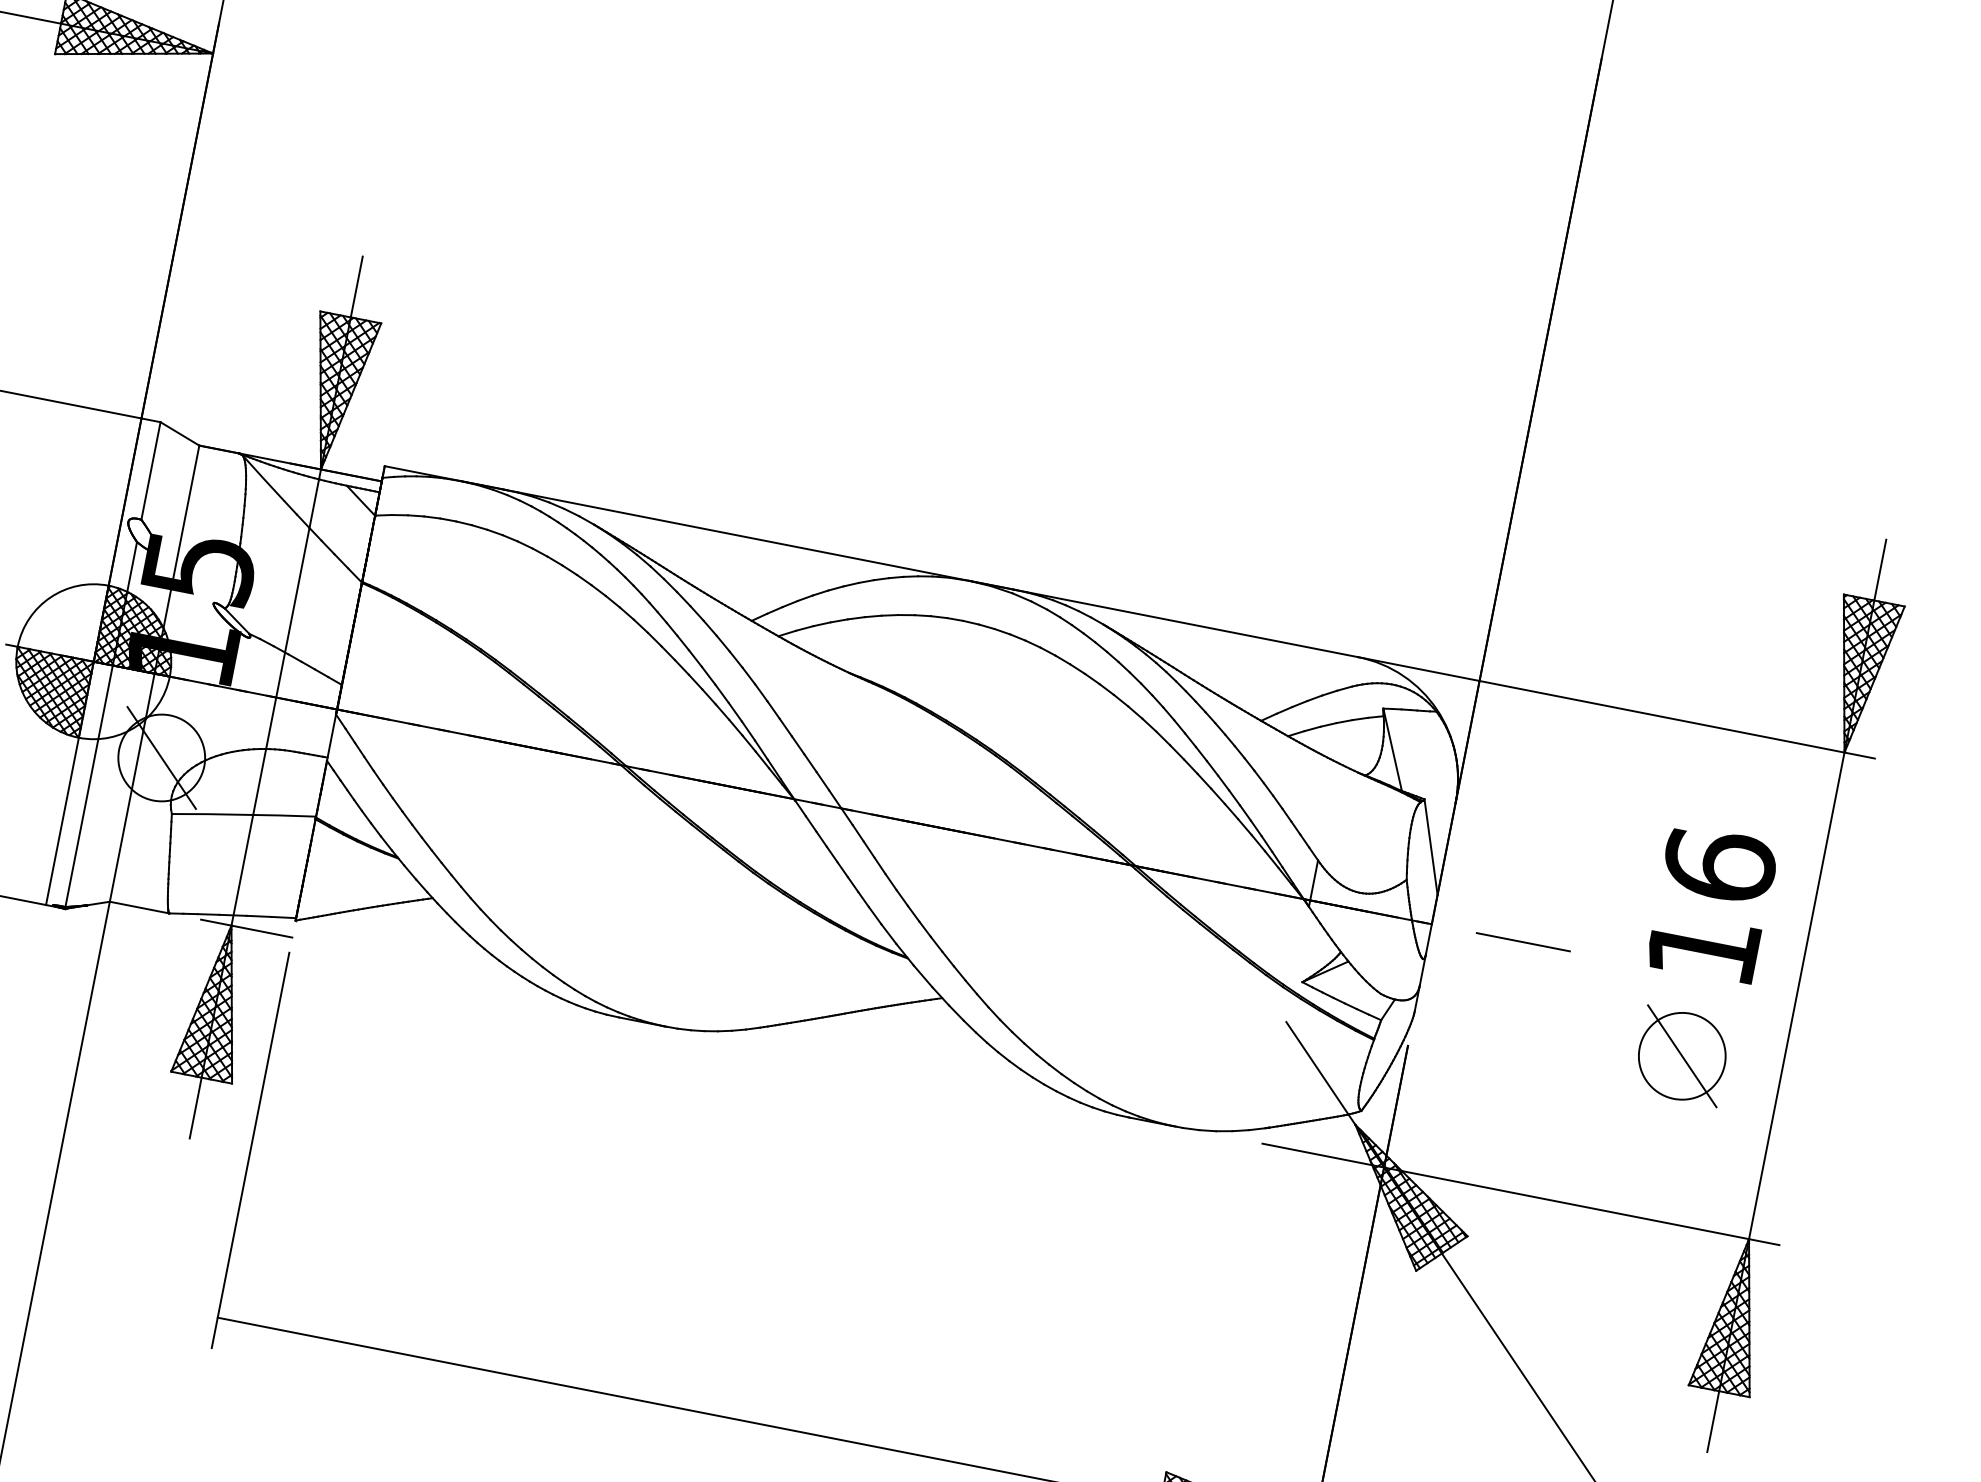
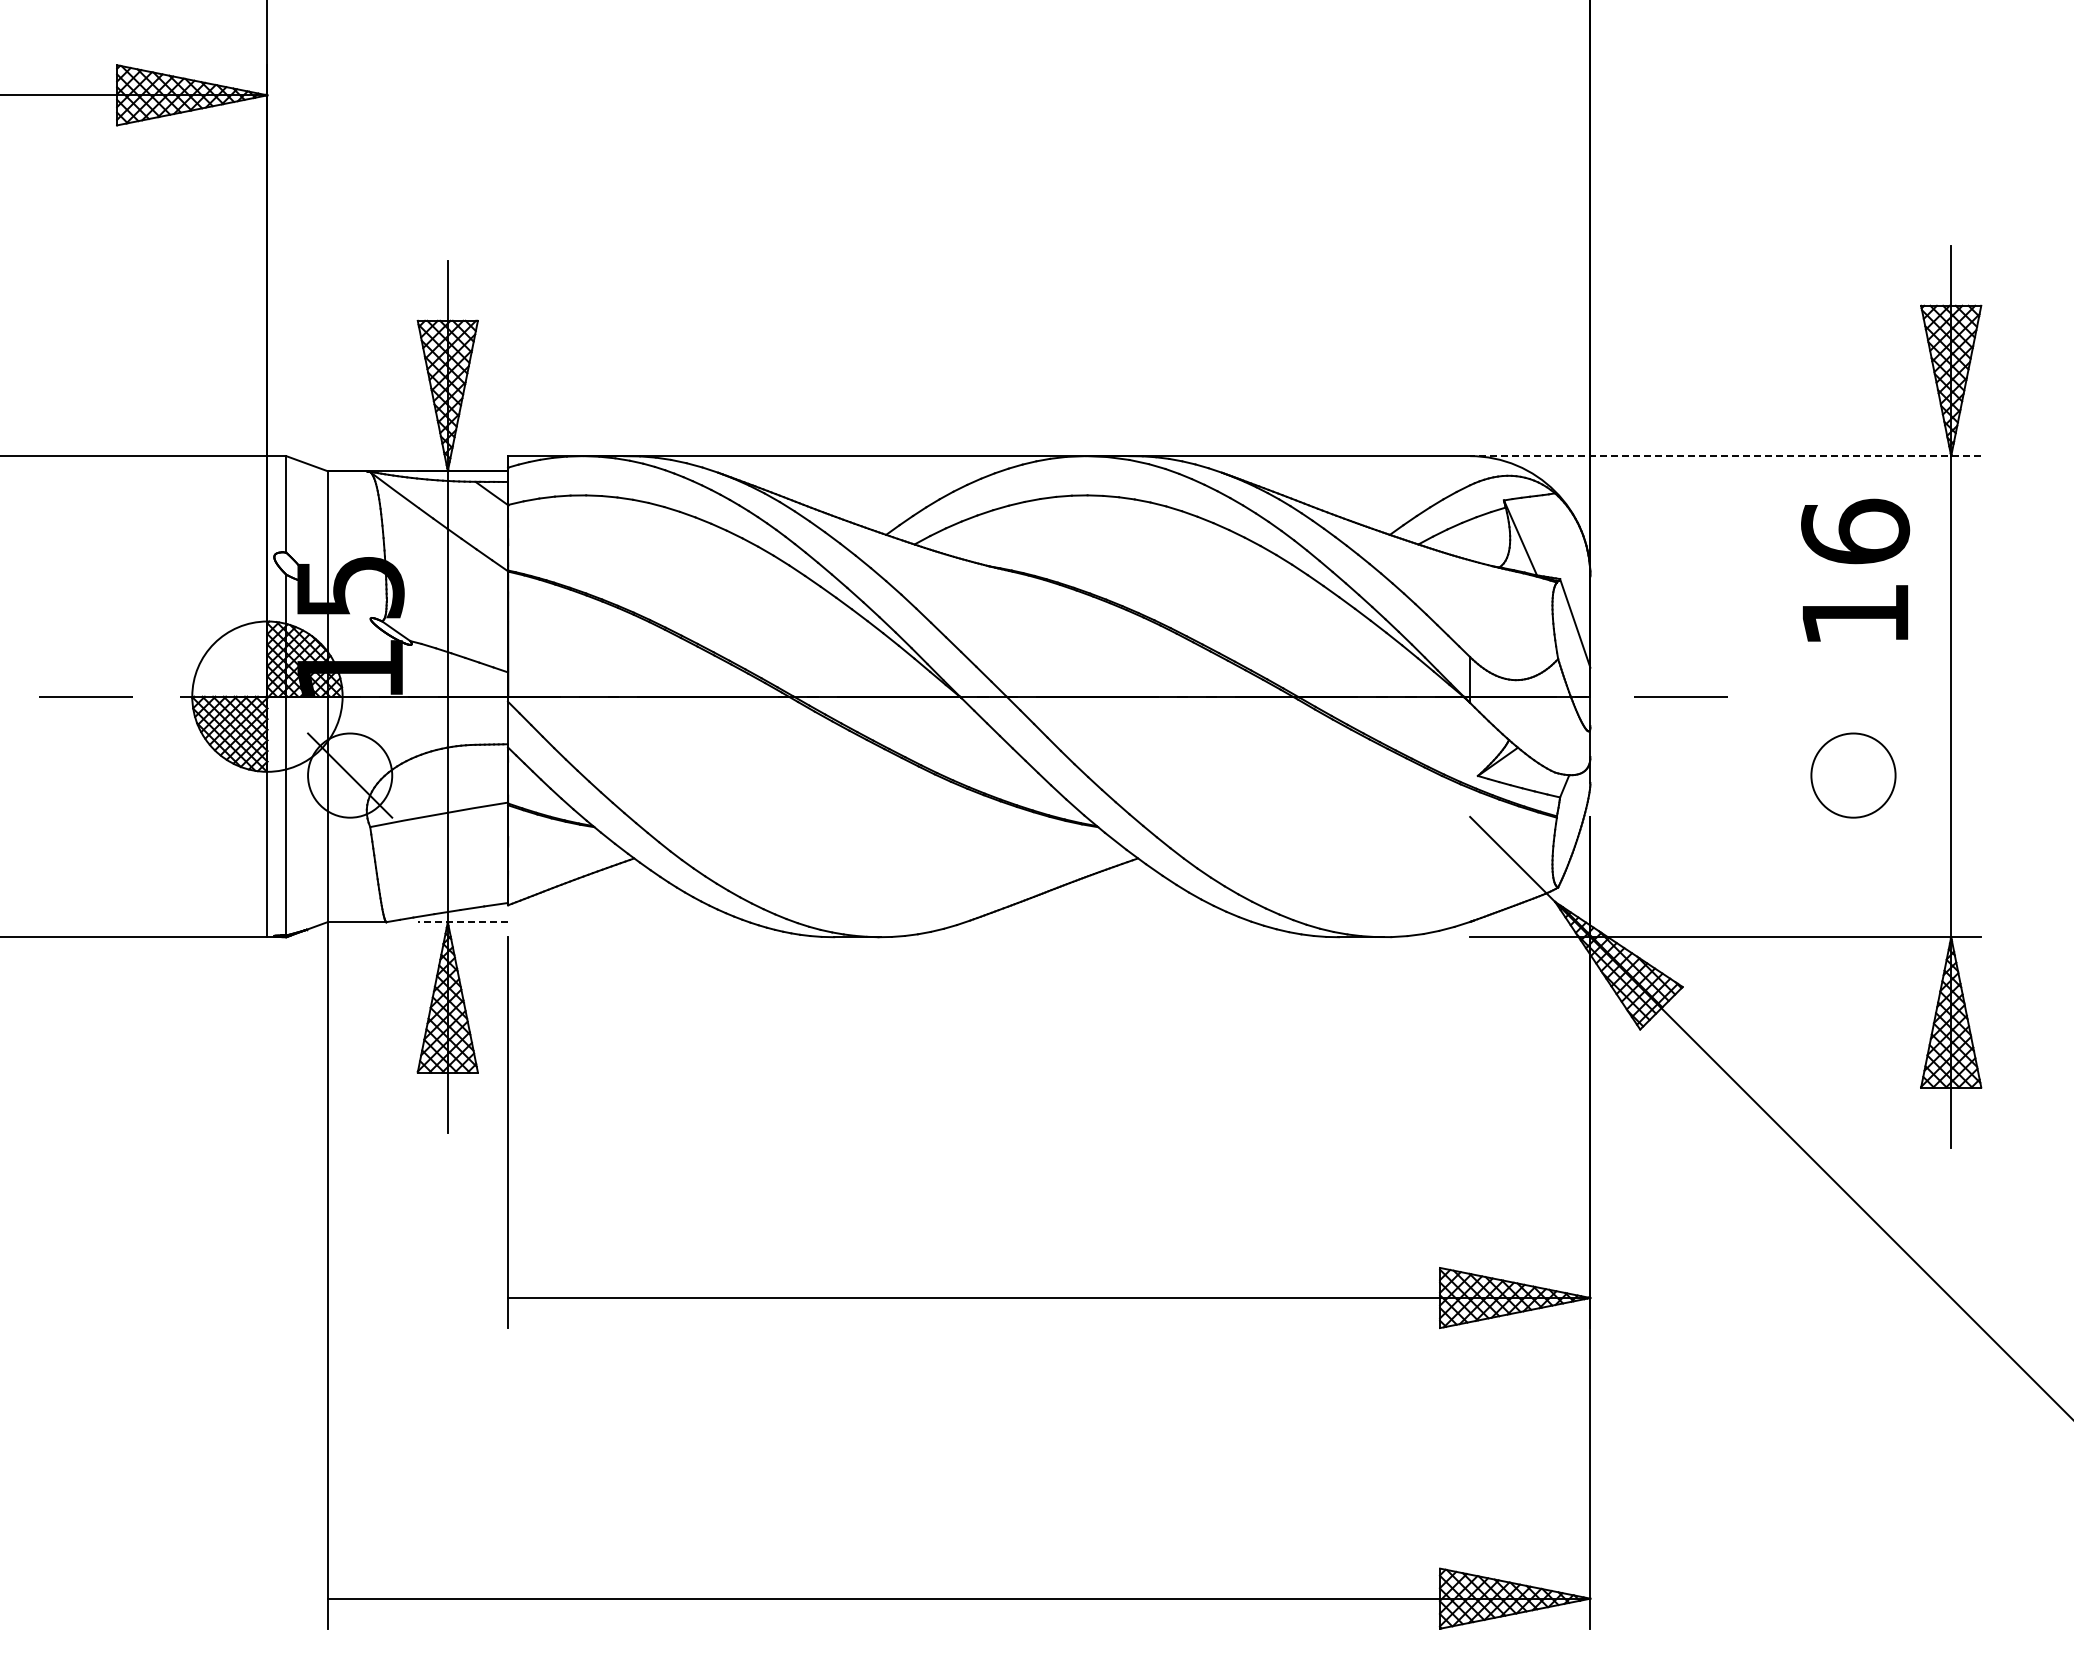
line: (1616, 708) -> (1725, 456), solid -> dashed
text: (1712, 903) -> (1855, 569), moved
line: (246, 928) -> (462, 922), solid -> dashed
line: (1682, 1056) -> (1853, 775), removed

